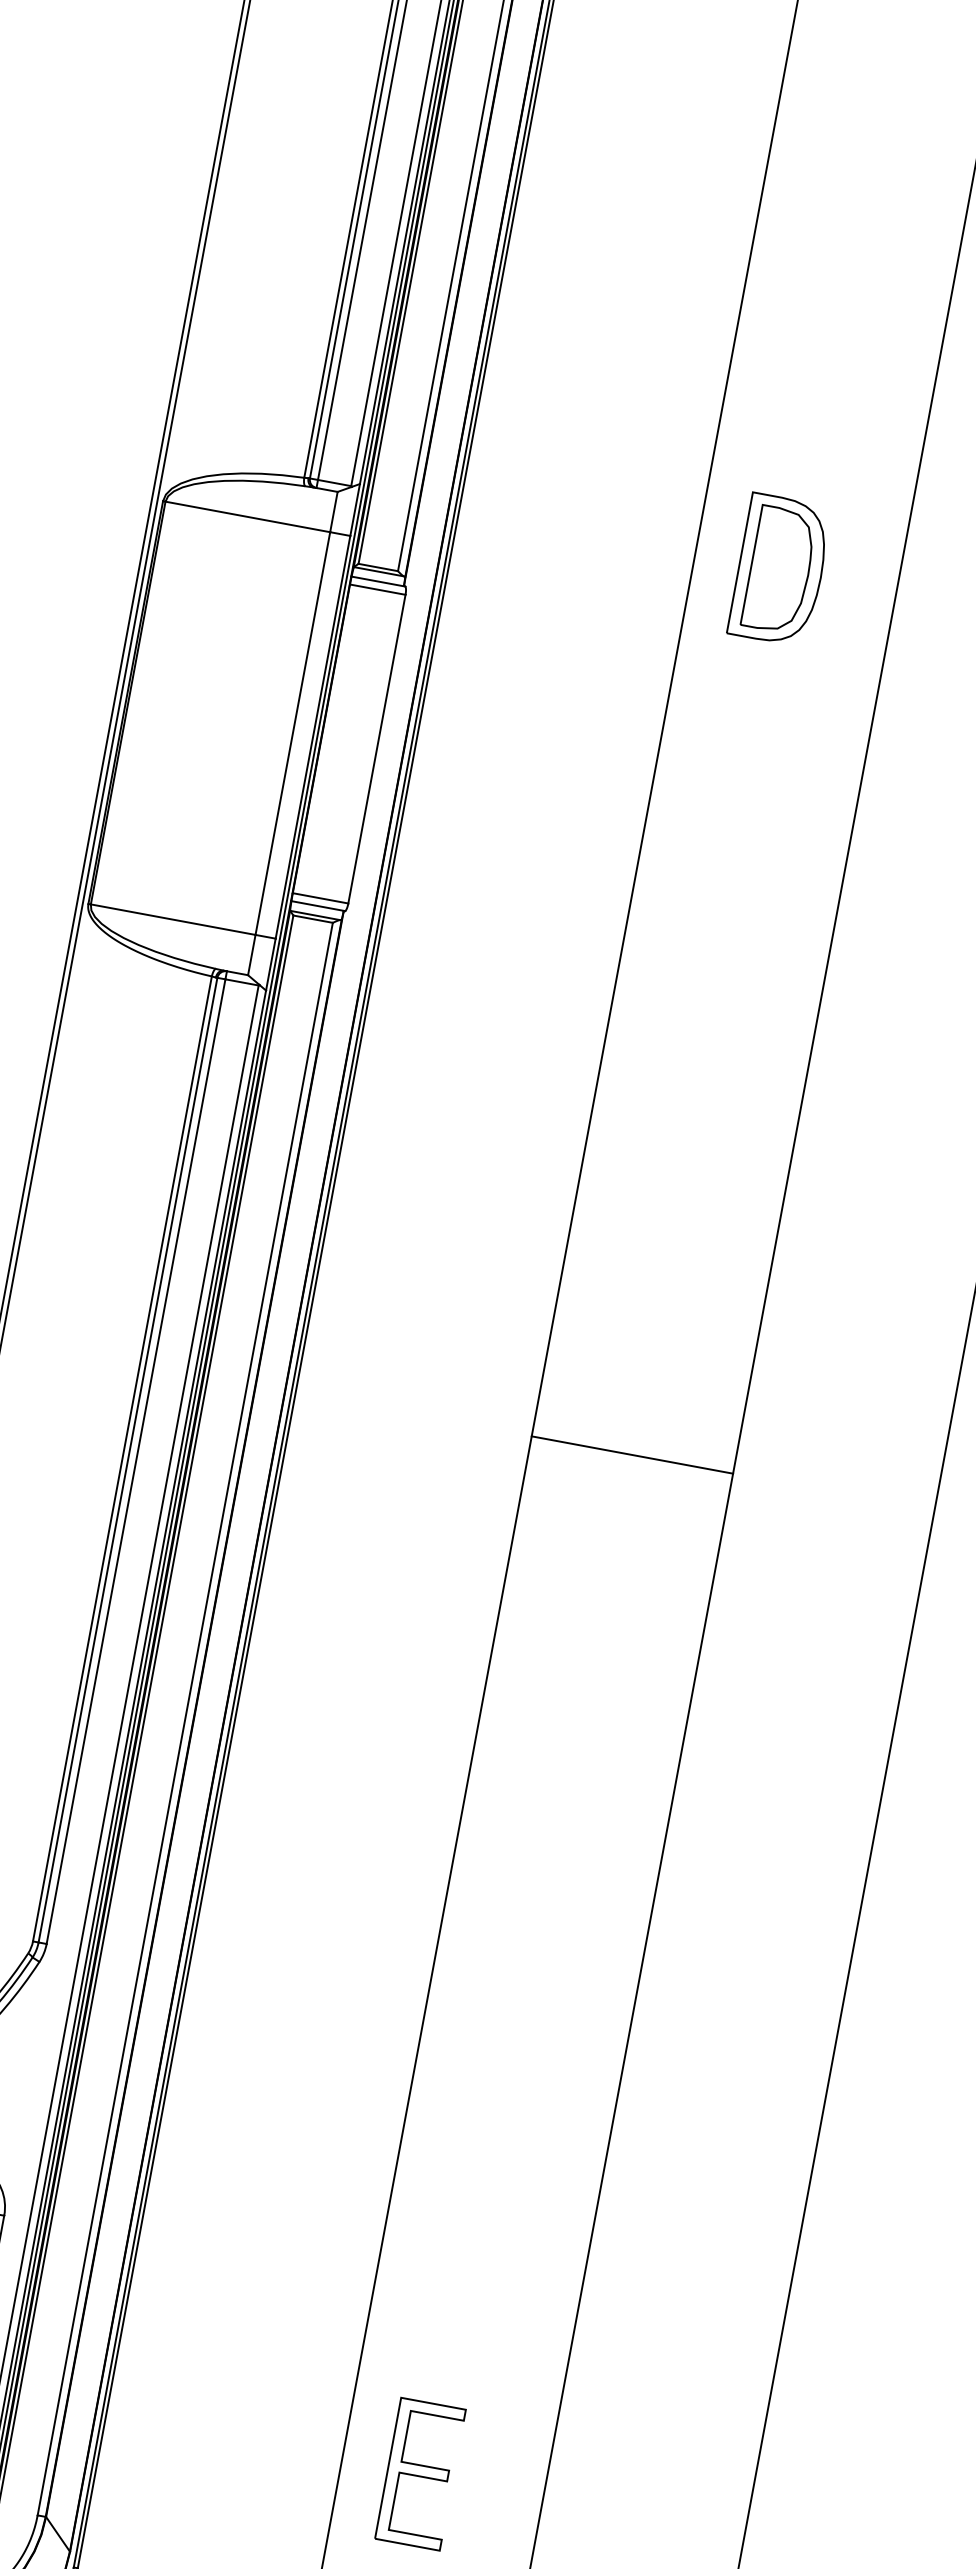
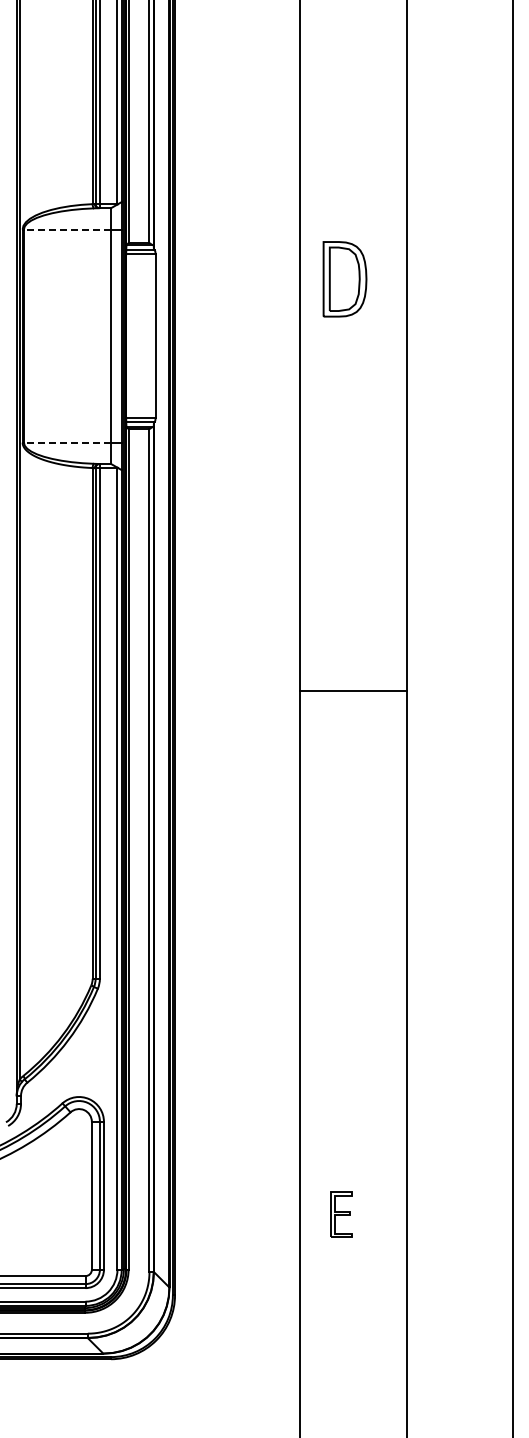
line: (247, 516) -> (67, 229), solid -> dashed
part: (779, 570) -> (344, 279), moved
line: (173, 919) -> (67, 442), solid -> dashed
line: (630, 1455) -> (352, 691), moved
part: (420, 2473) -> (341, 1214), size x0.6

